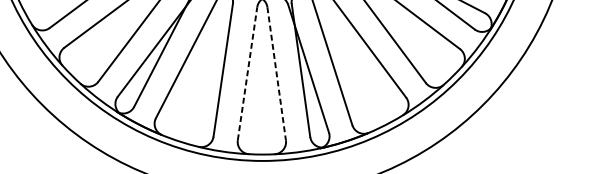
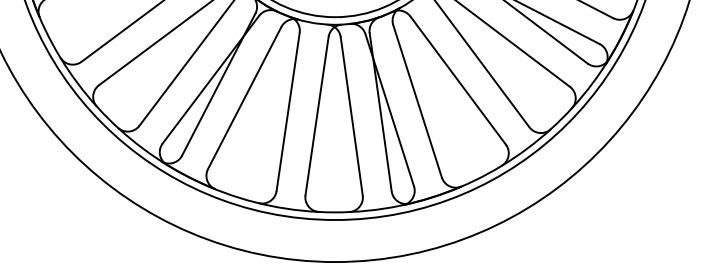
line: (247, 74) -> (317, 116), dashed -> solid
line: (276, 74) -> (351, 116), dashed -> solid

